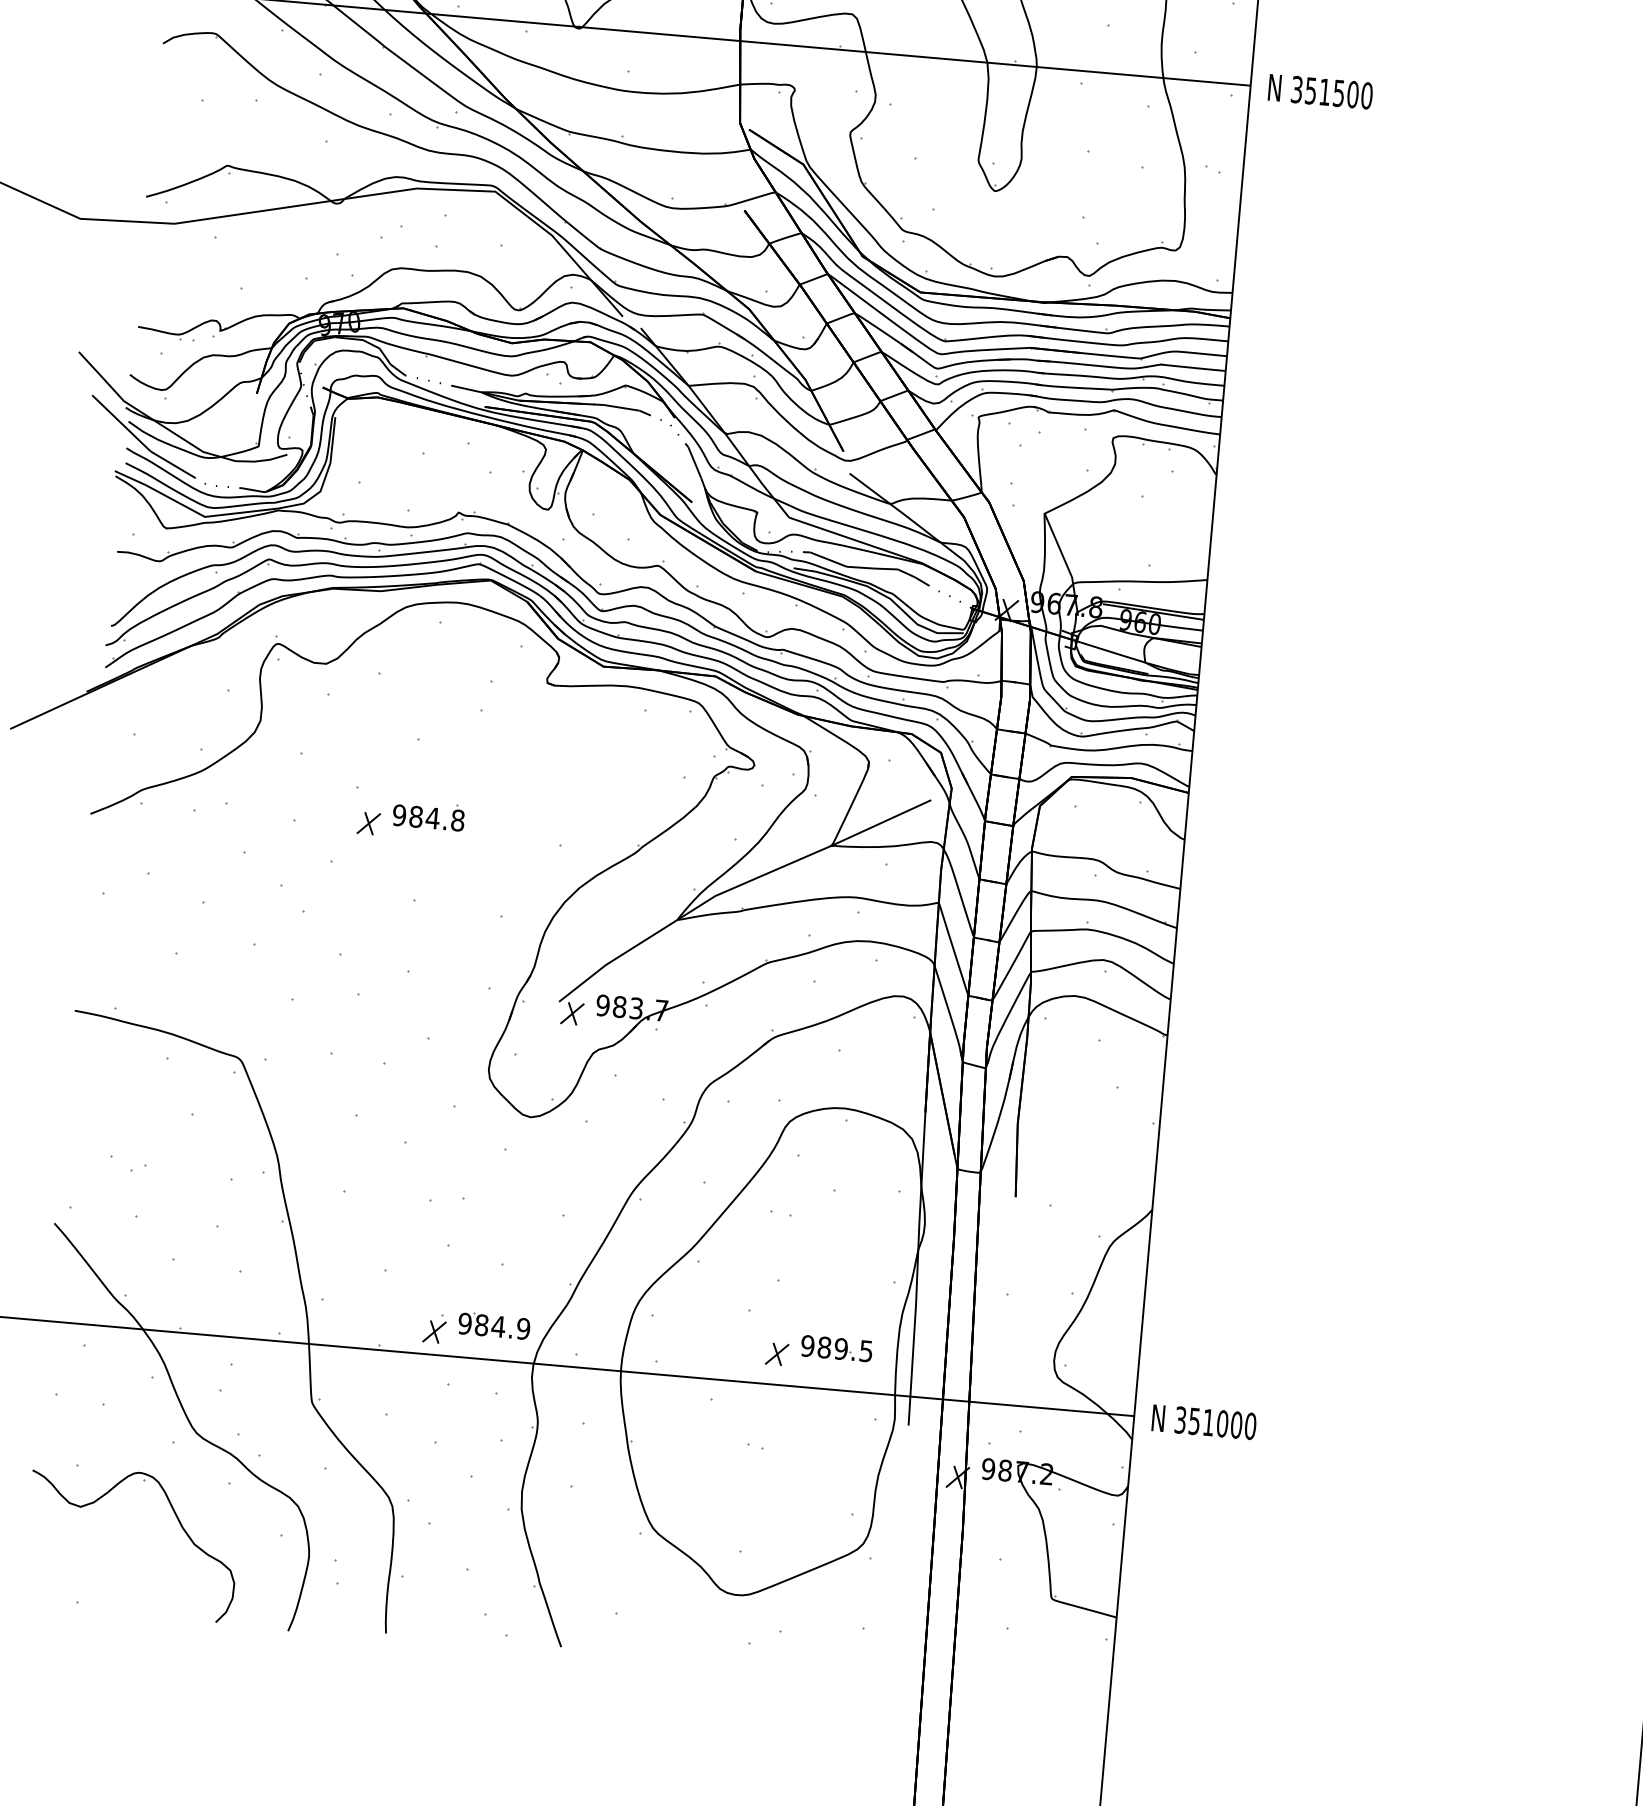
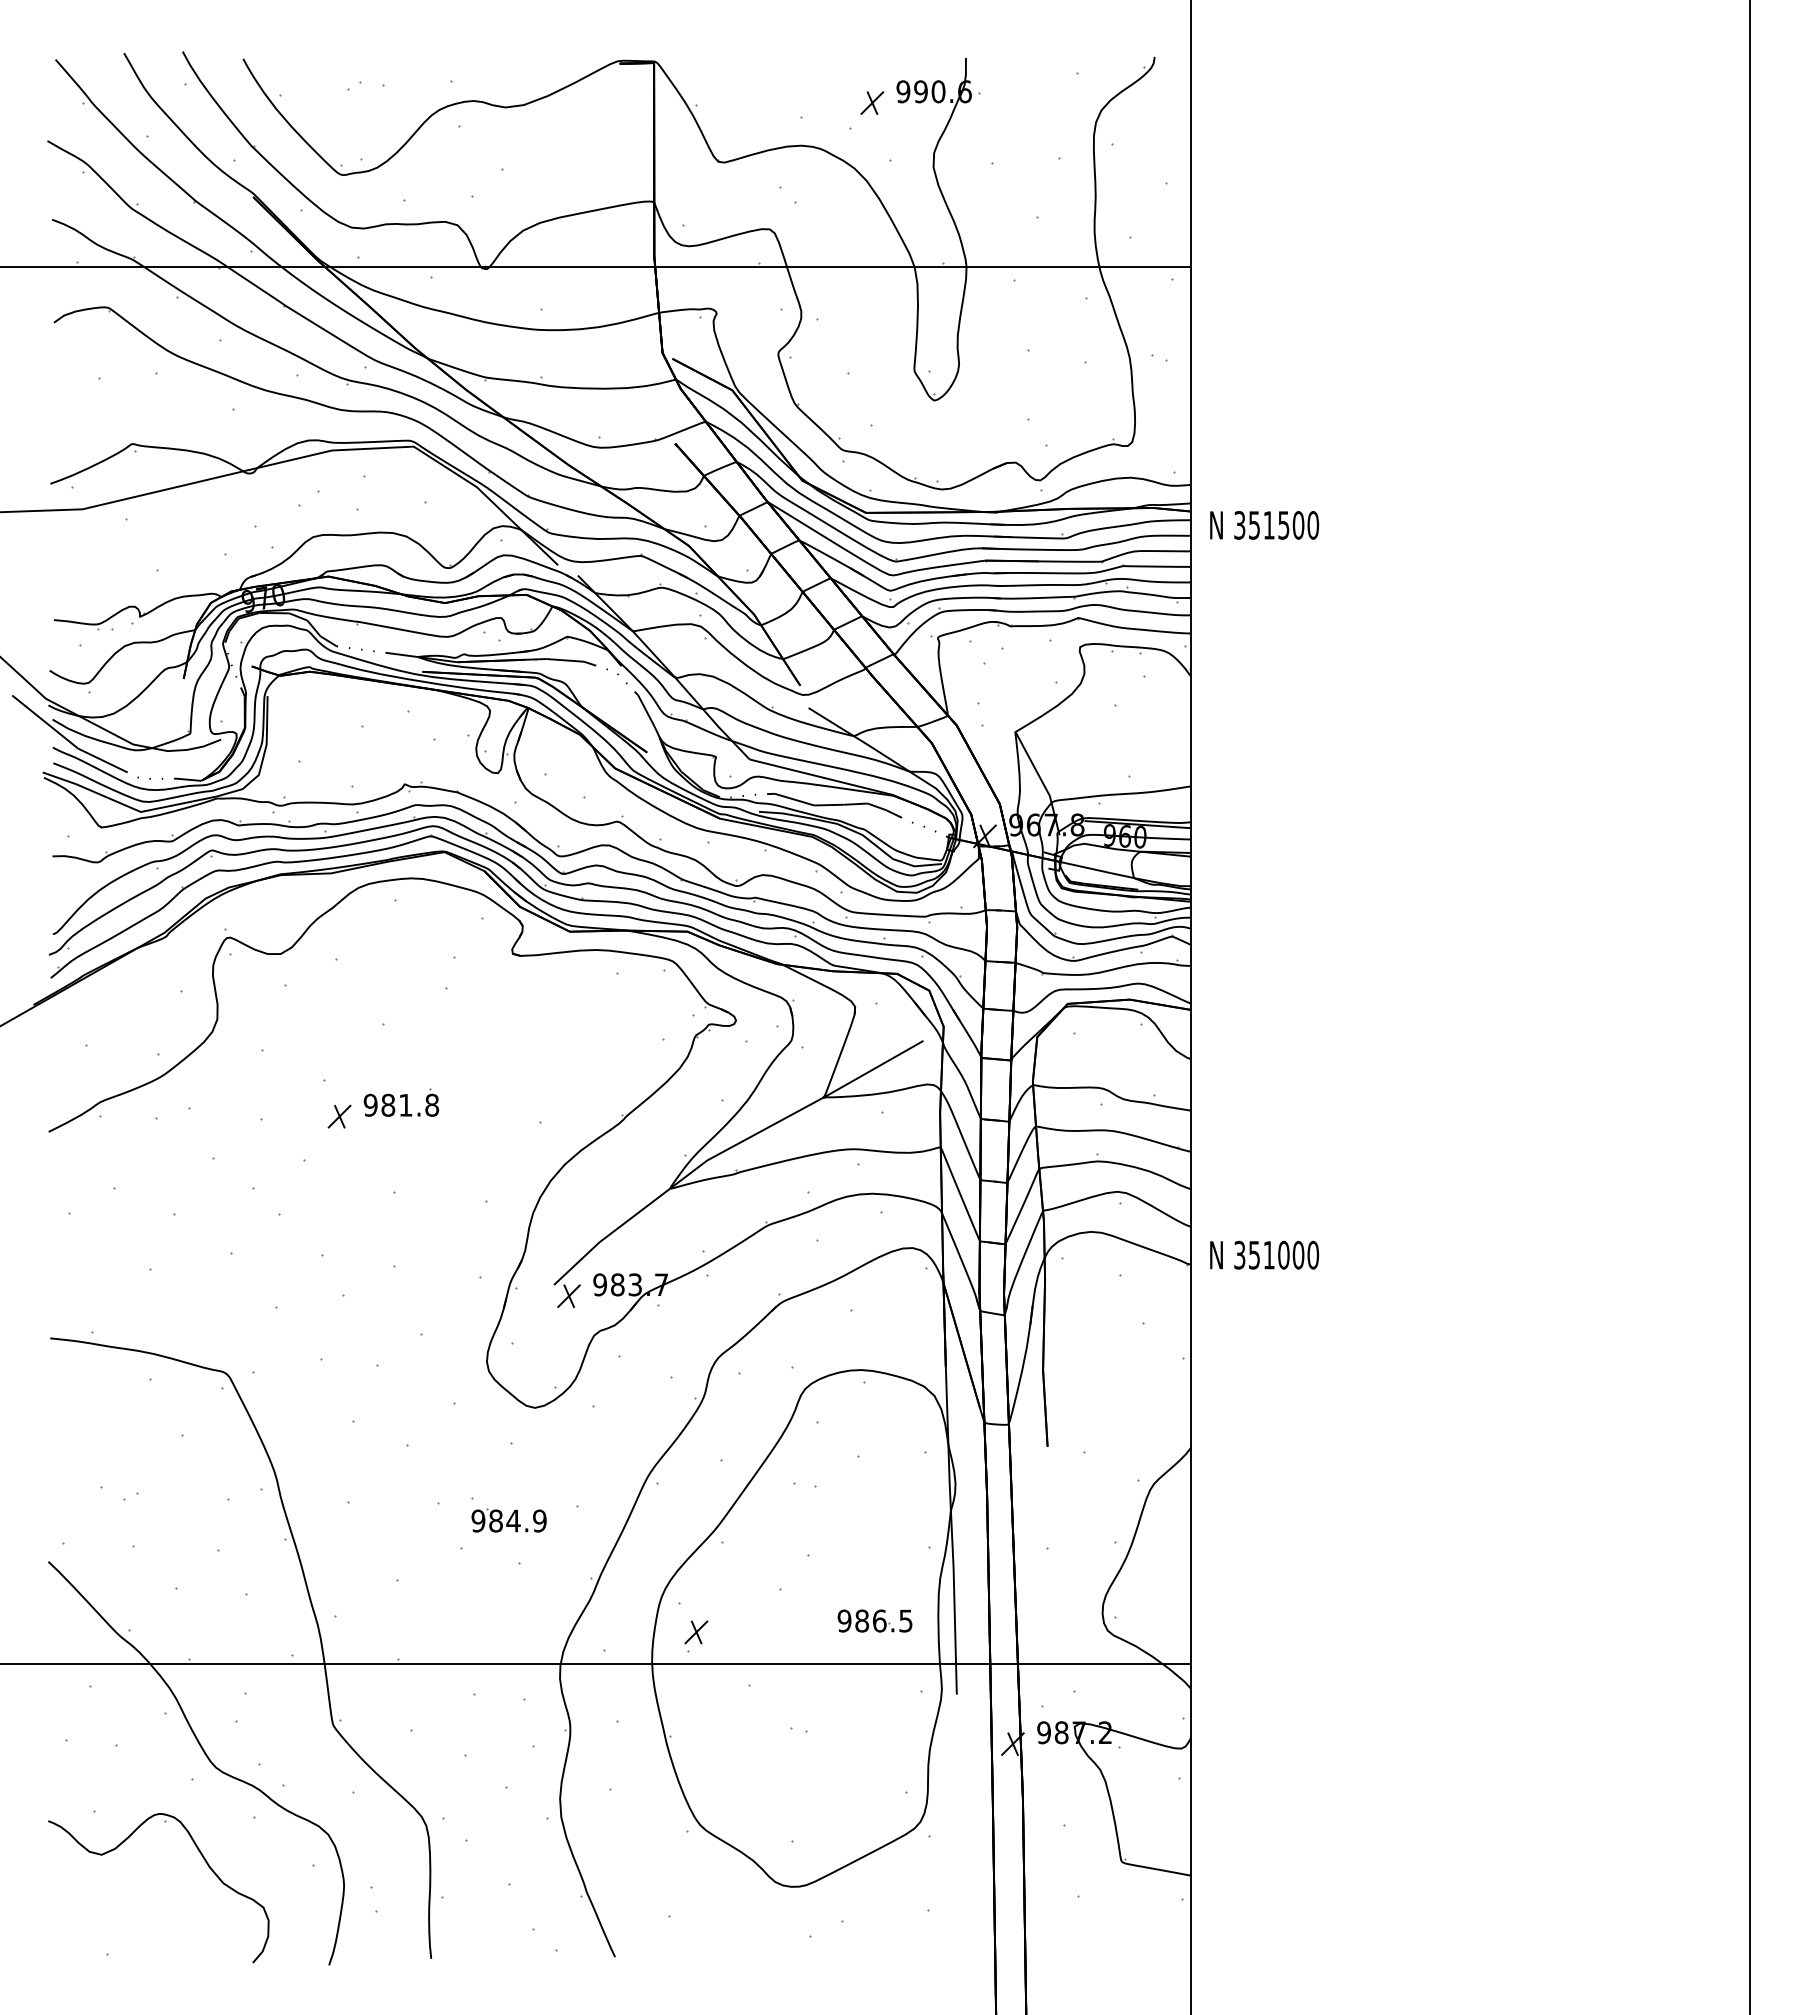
text: (1320, 91) -> (1264, 525), moved
text: (432, 818) -> (405, 1105), 984.8 -> 981.8
part: (493, 1325) -> (508, 1520), moved
part: (434, 1328) -> (454, 1636), removed
text: (841, 1348) -> (879, 1620), 989.5 -> 986.5
part: (777, 1354) -> (696, 1632), moved
text: (1204, 1421) -> (1264, 1254), moved

